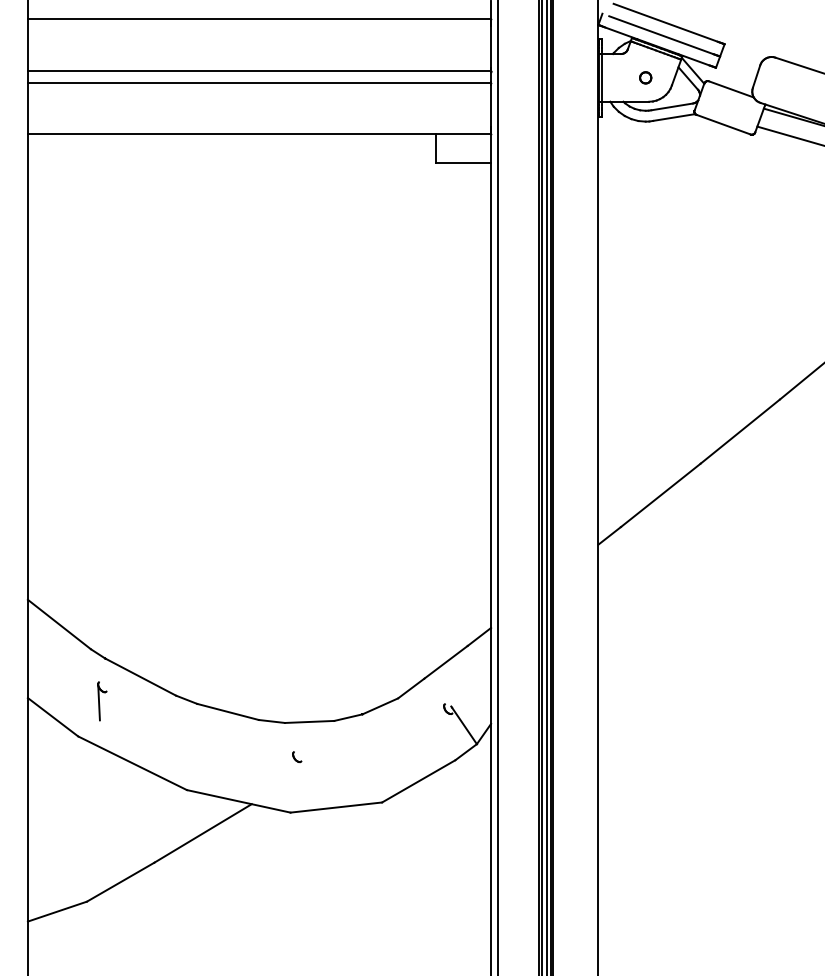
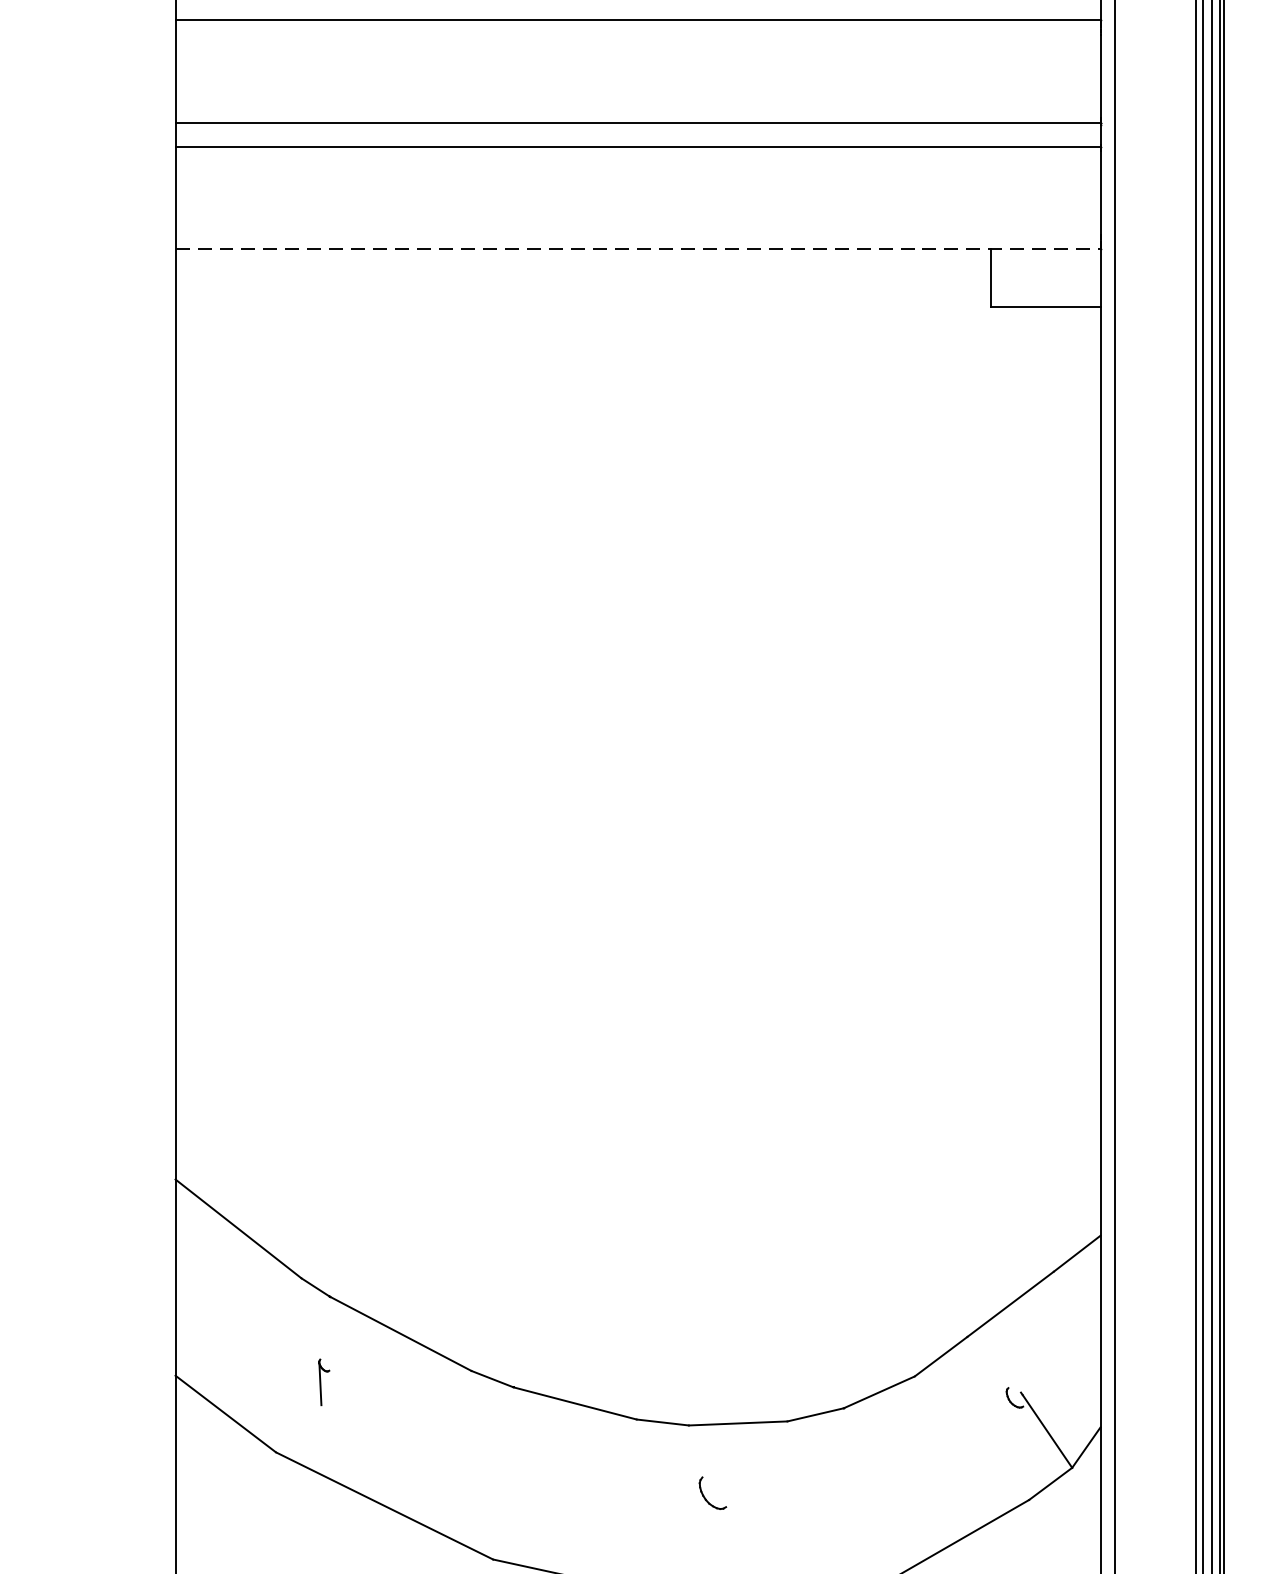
line: (259, 133) -> (638, 248), solid -> dashed
part: (102, 701) -> (324, 1382), size x0.6
part: (297, 757) -> (713, 1494), size x1.6

